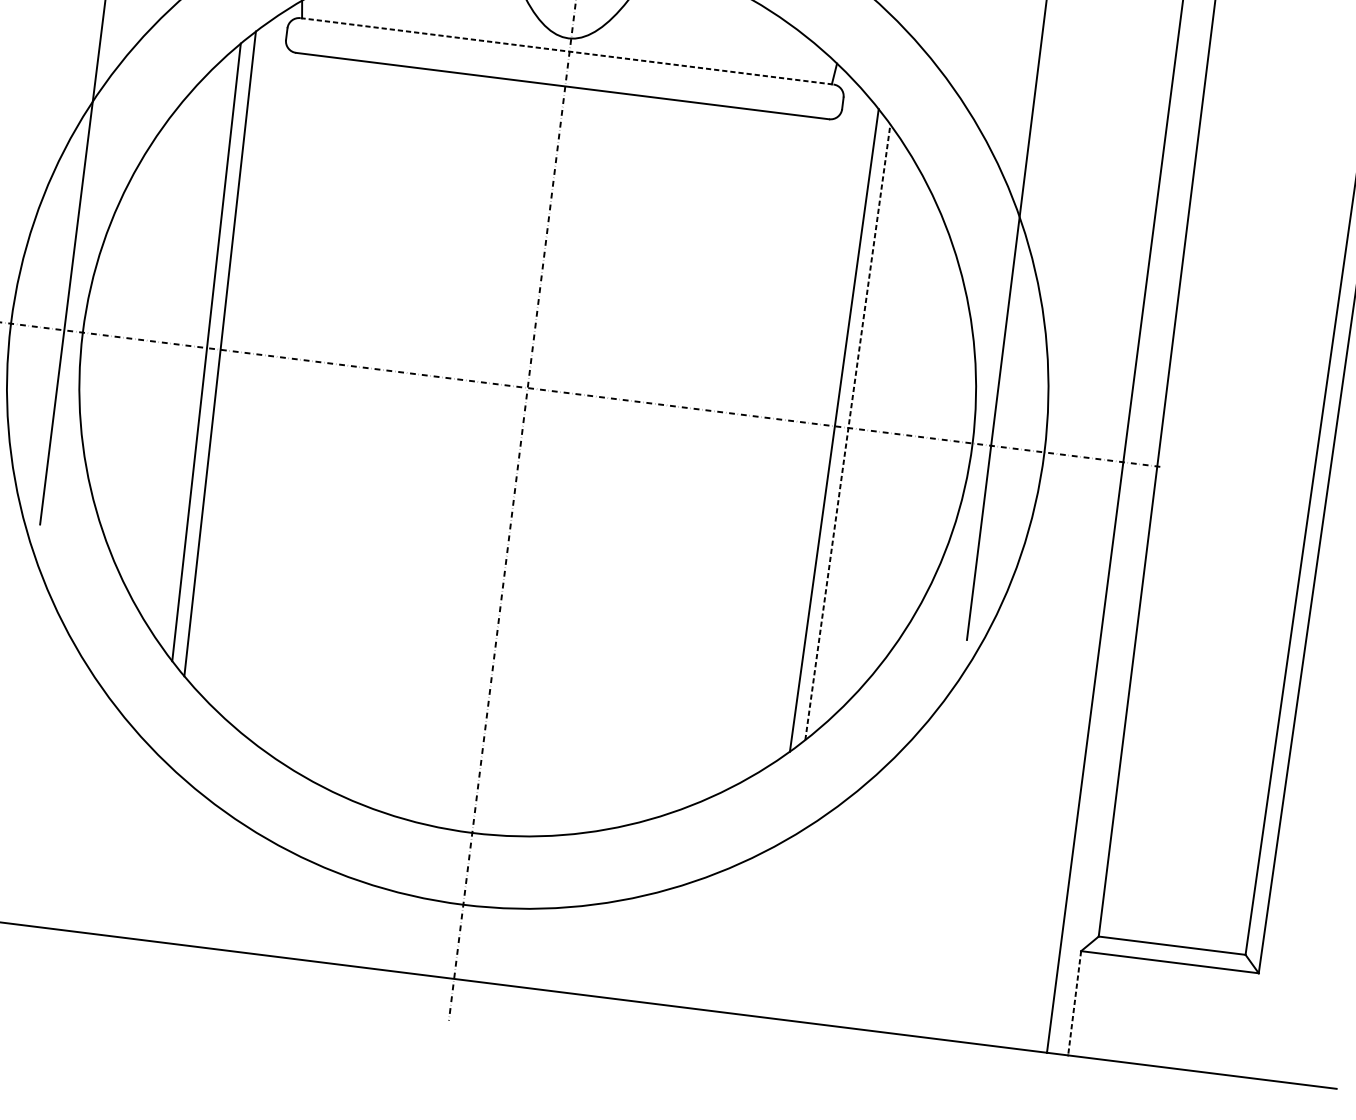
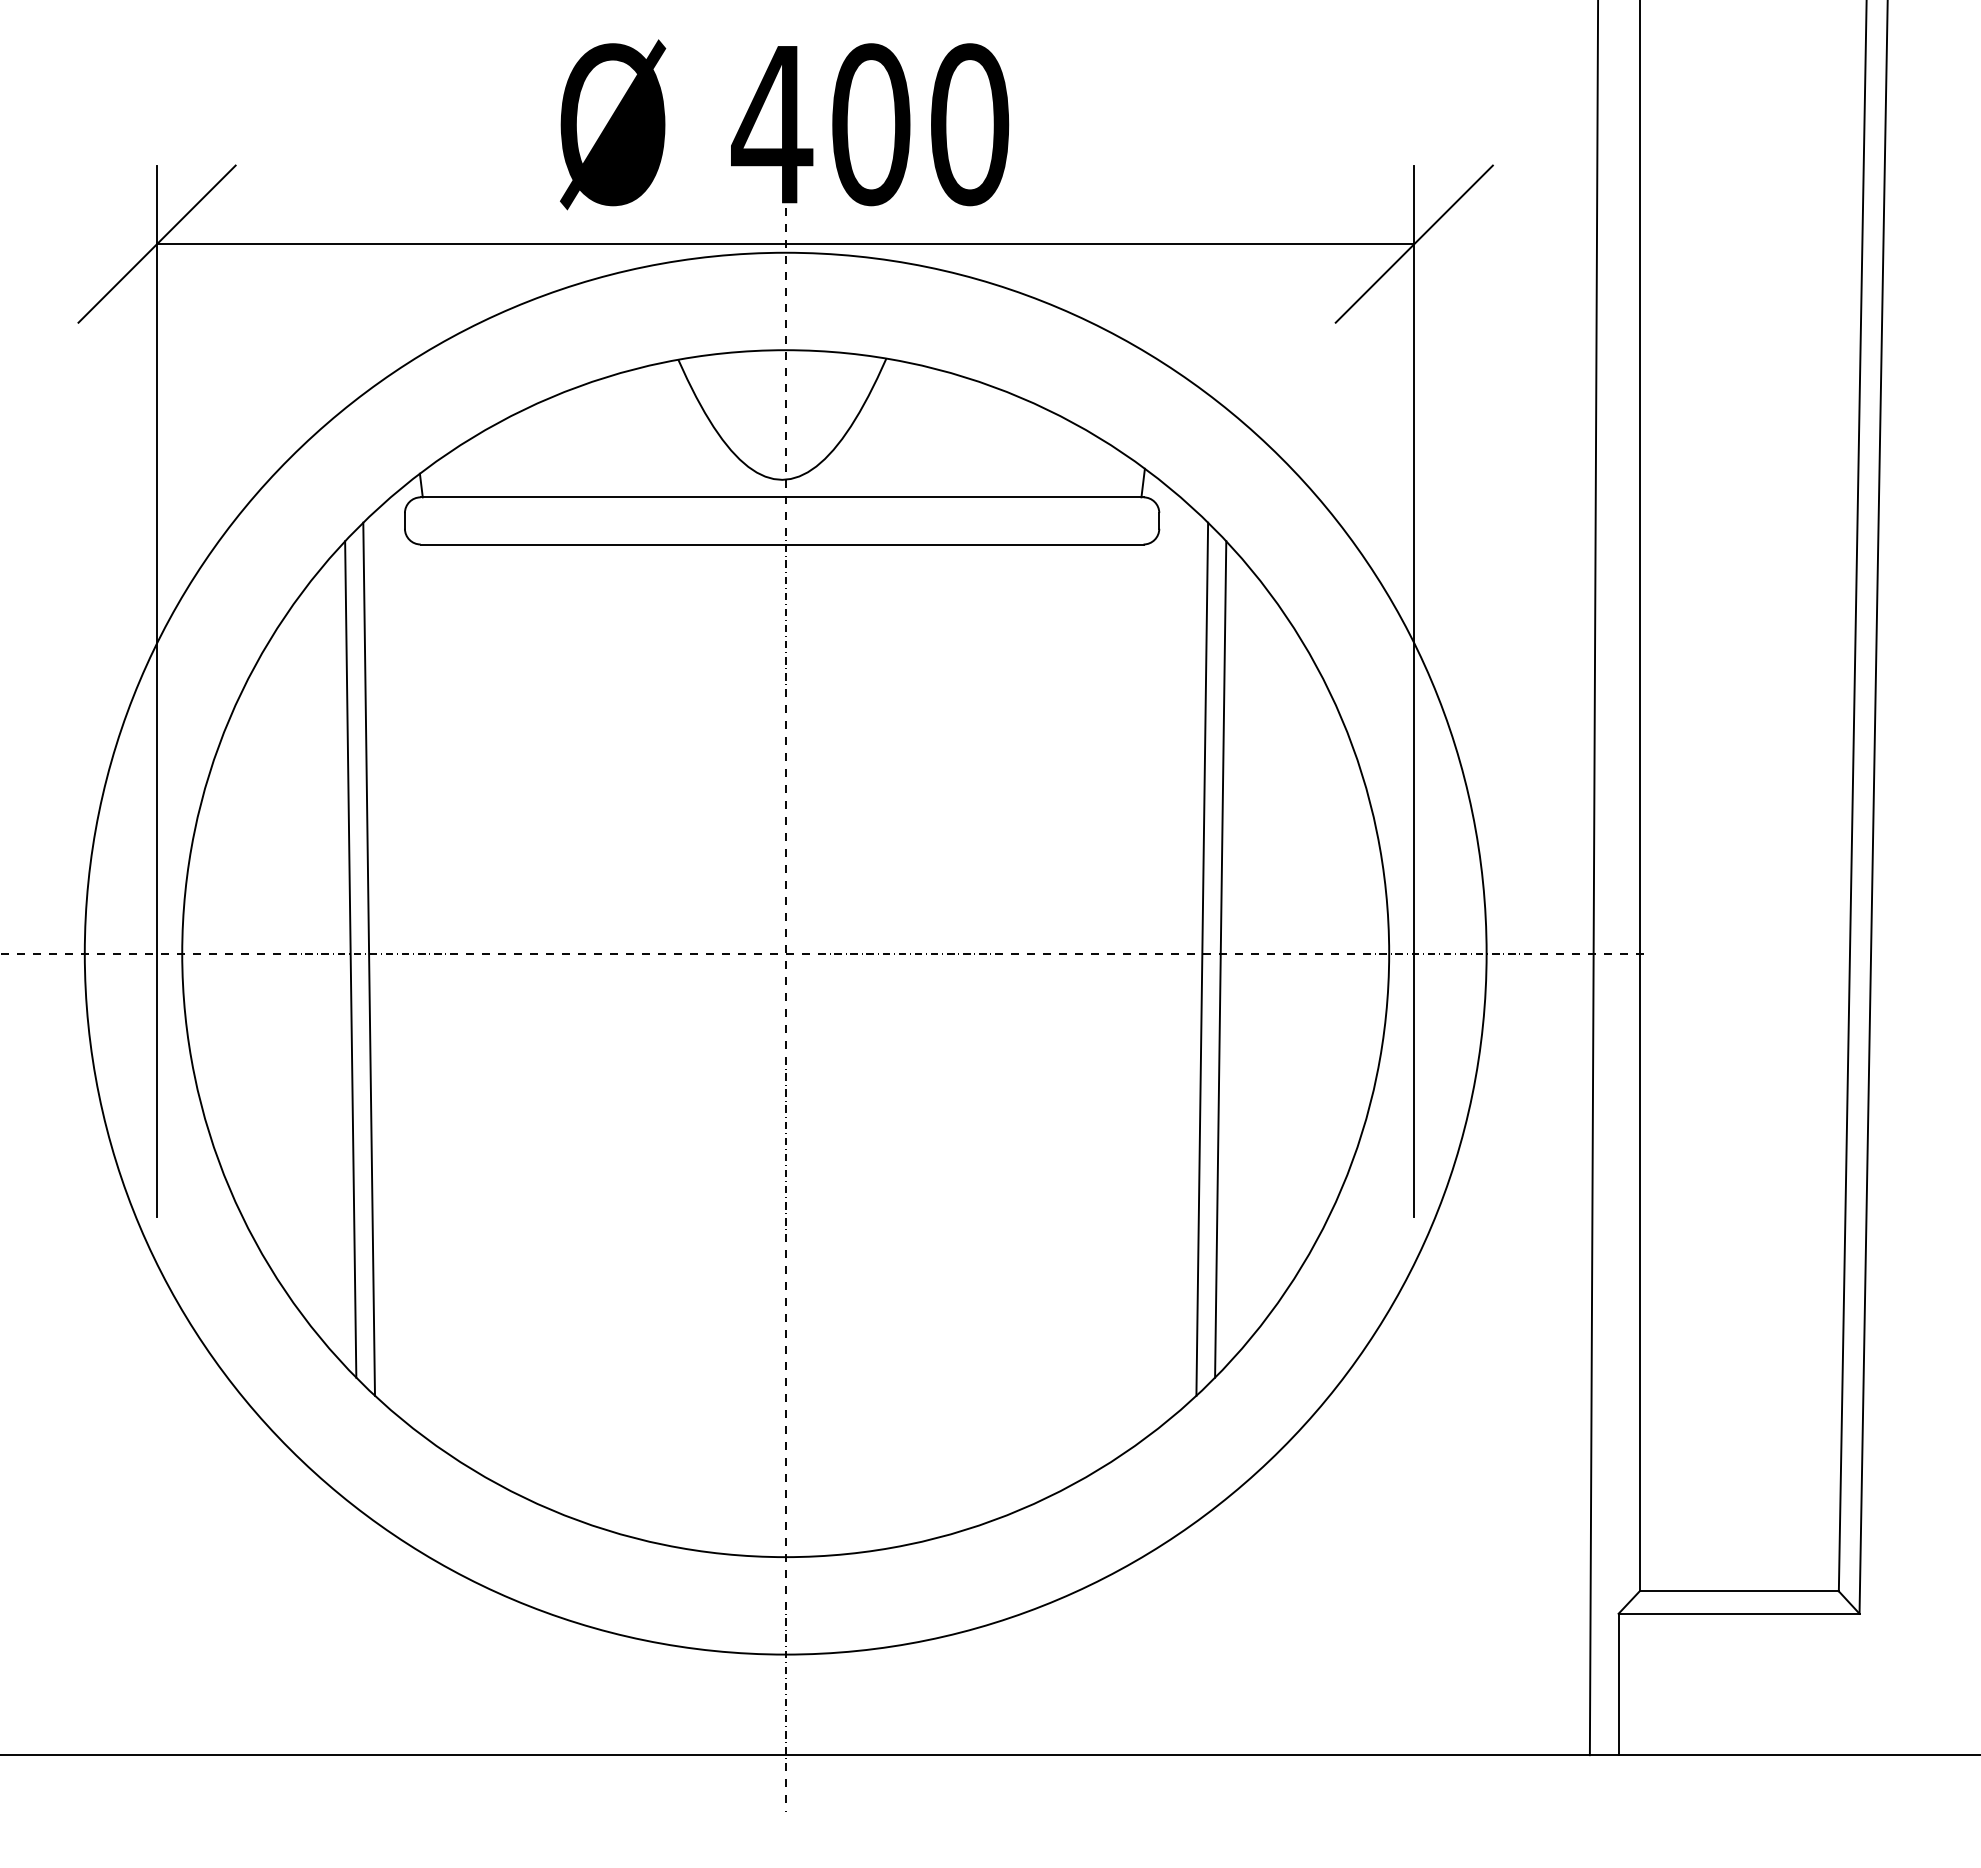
line: (567, 51) -> (782, 497), dashed -> solid
line: (847, 432) -> (1220, 959), dashed -> solid
line: (1074, 1003) -> (1618, 1684), dashed -> solid

